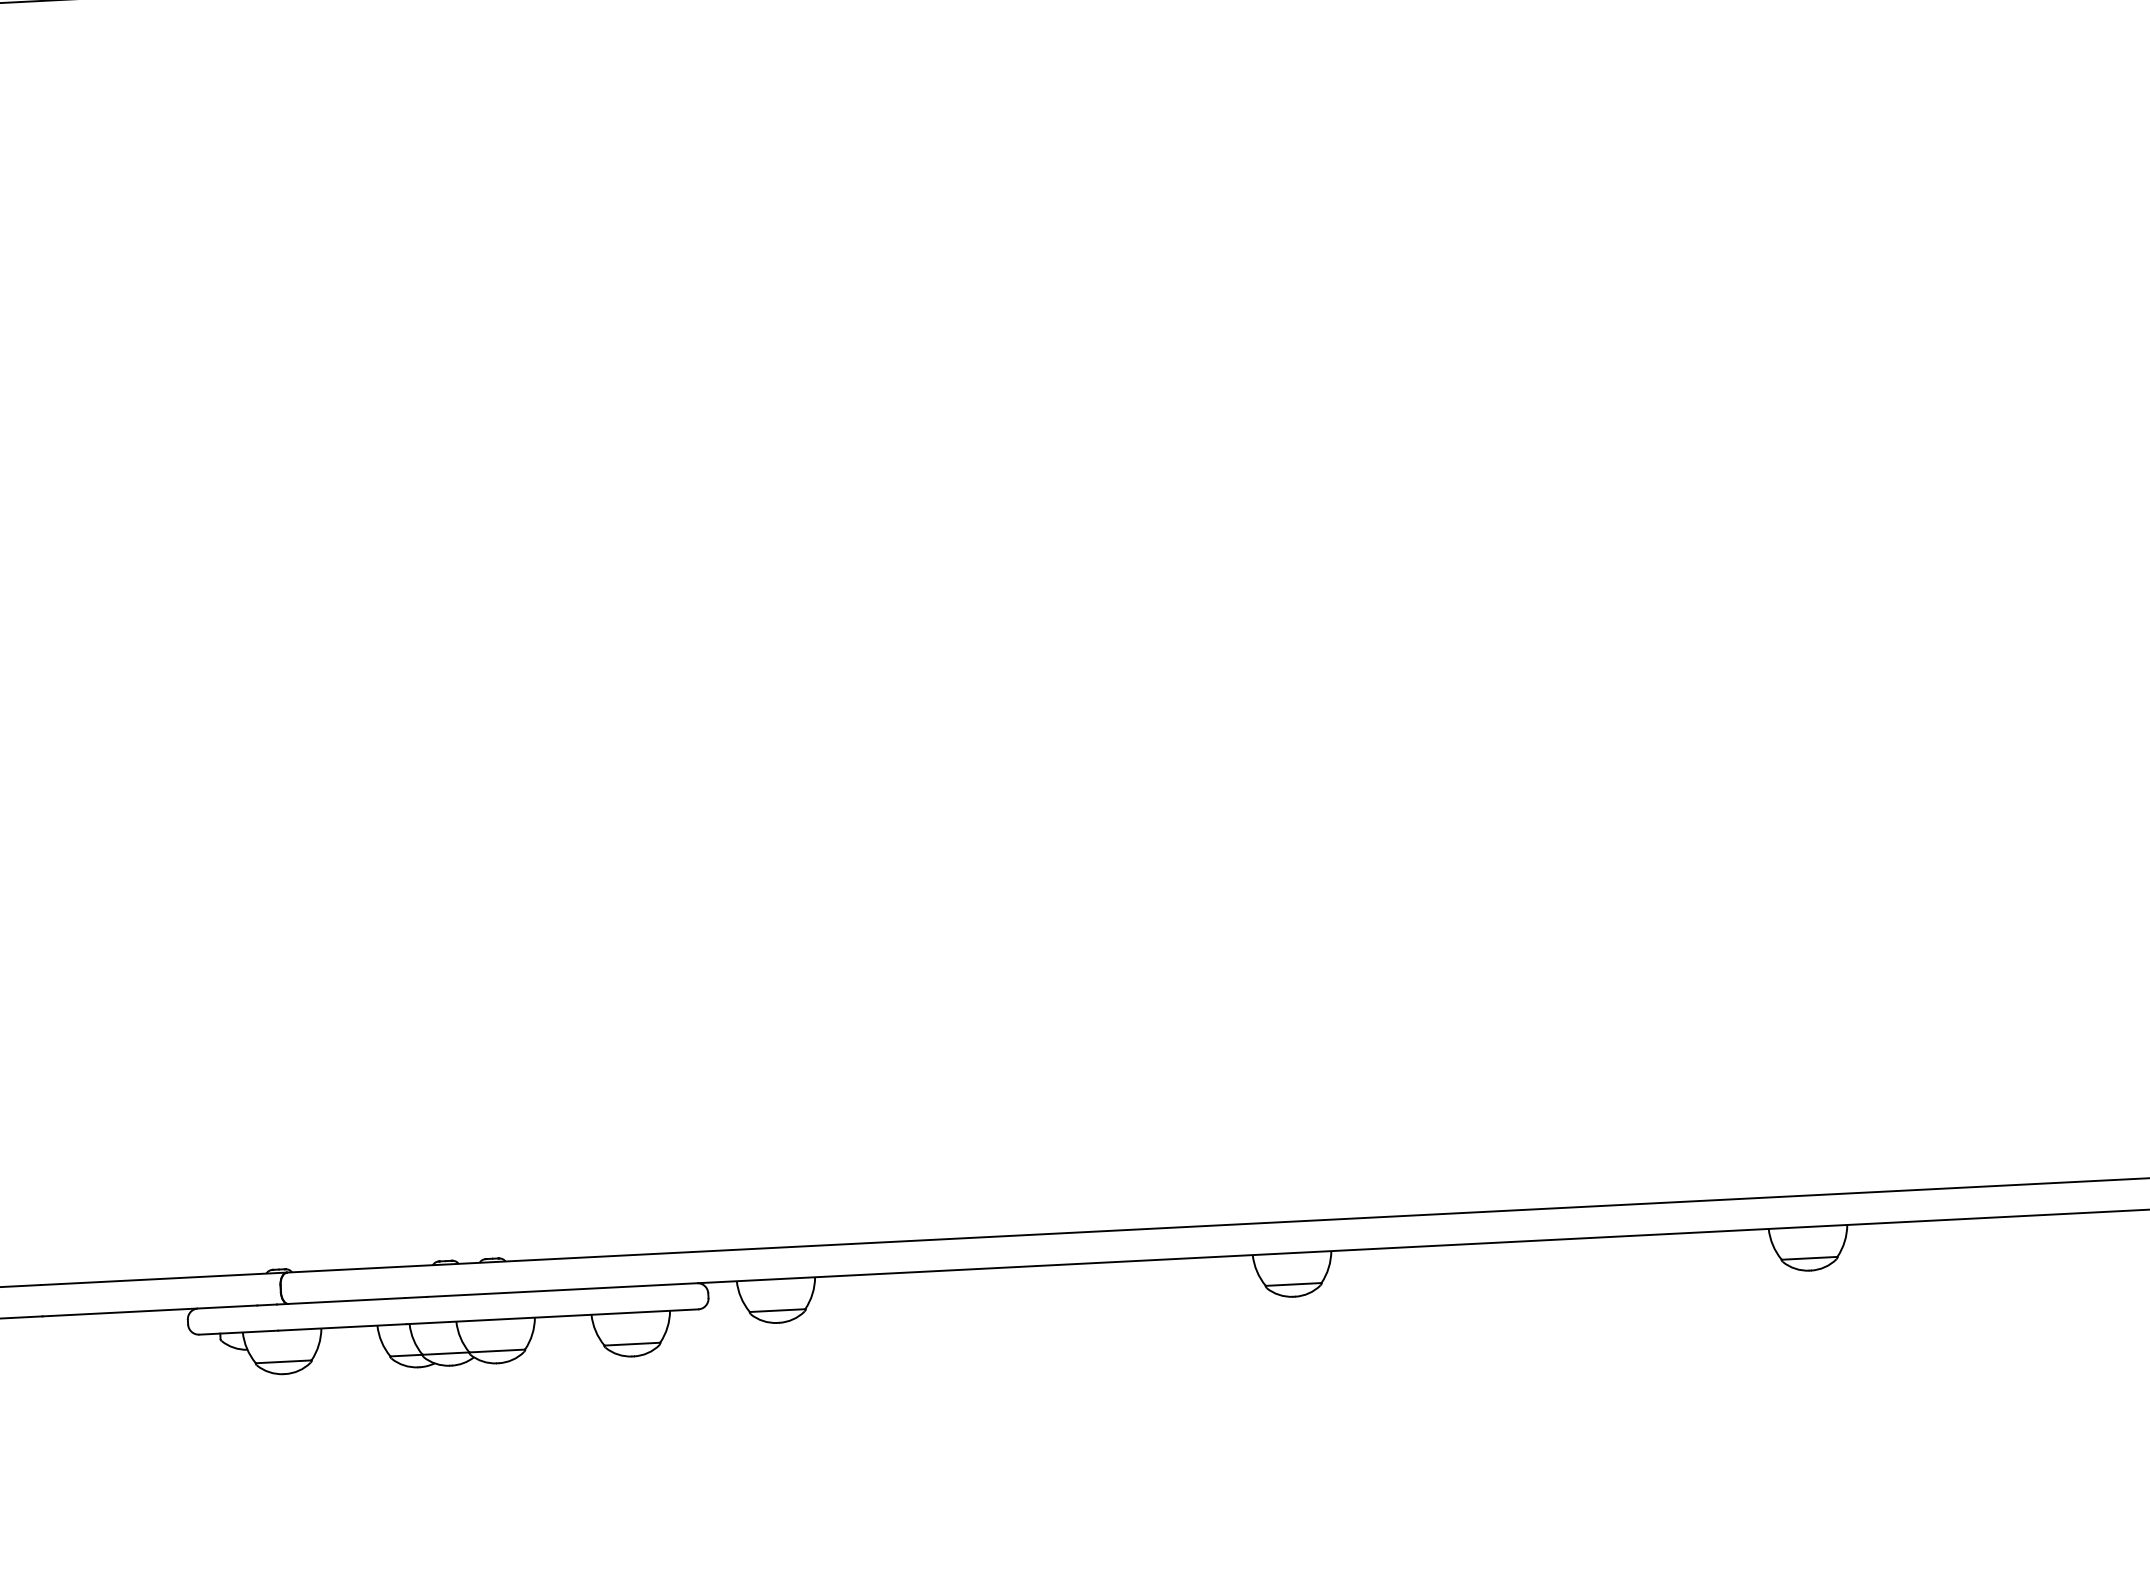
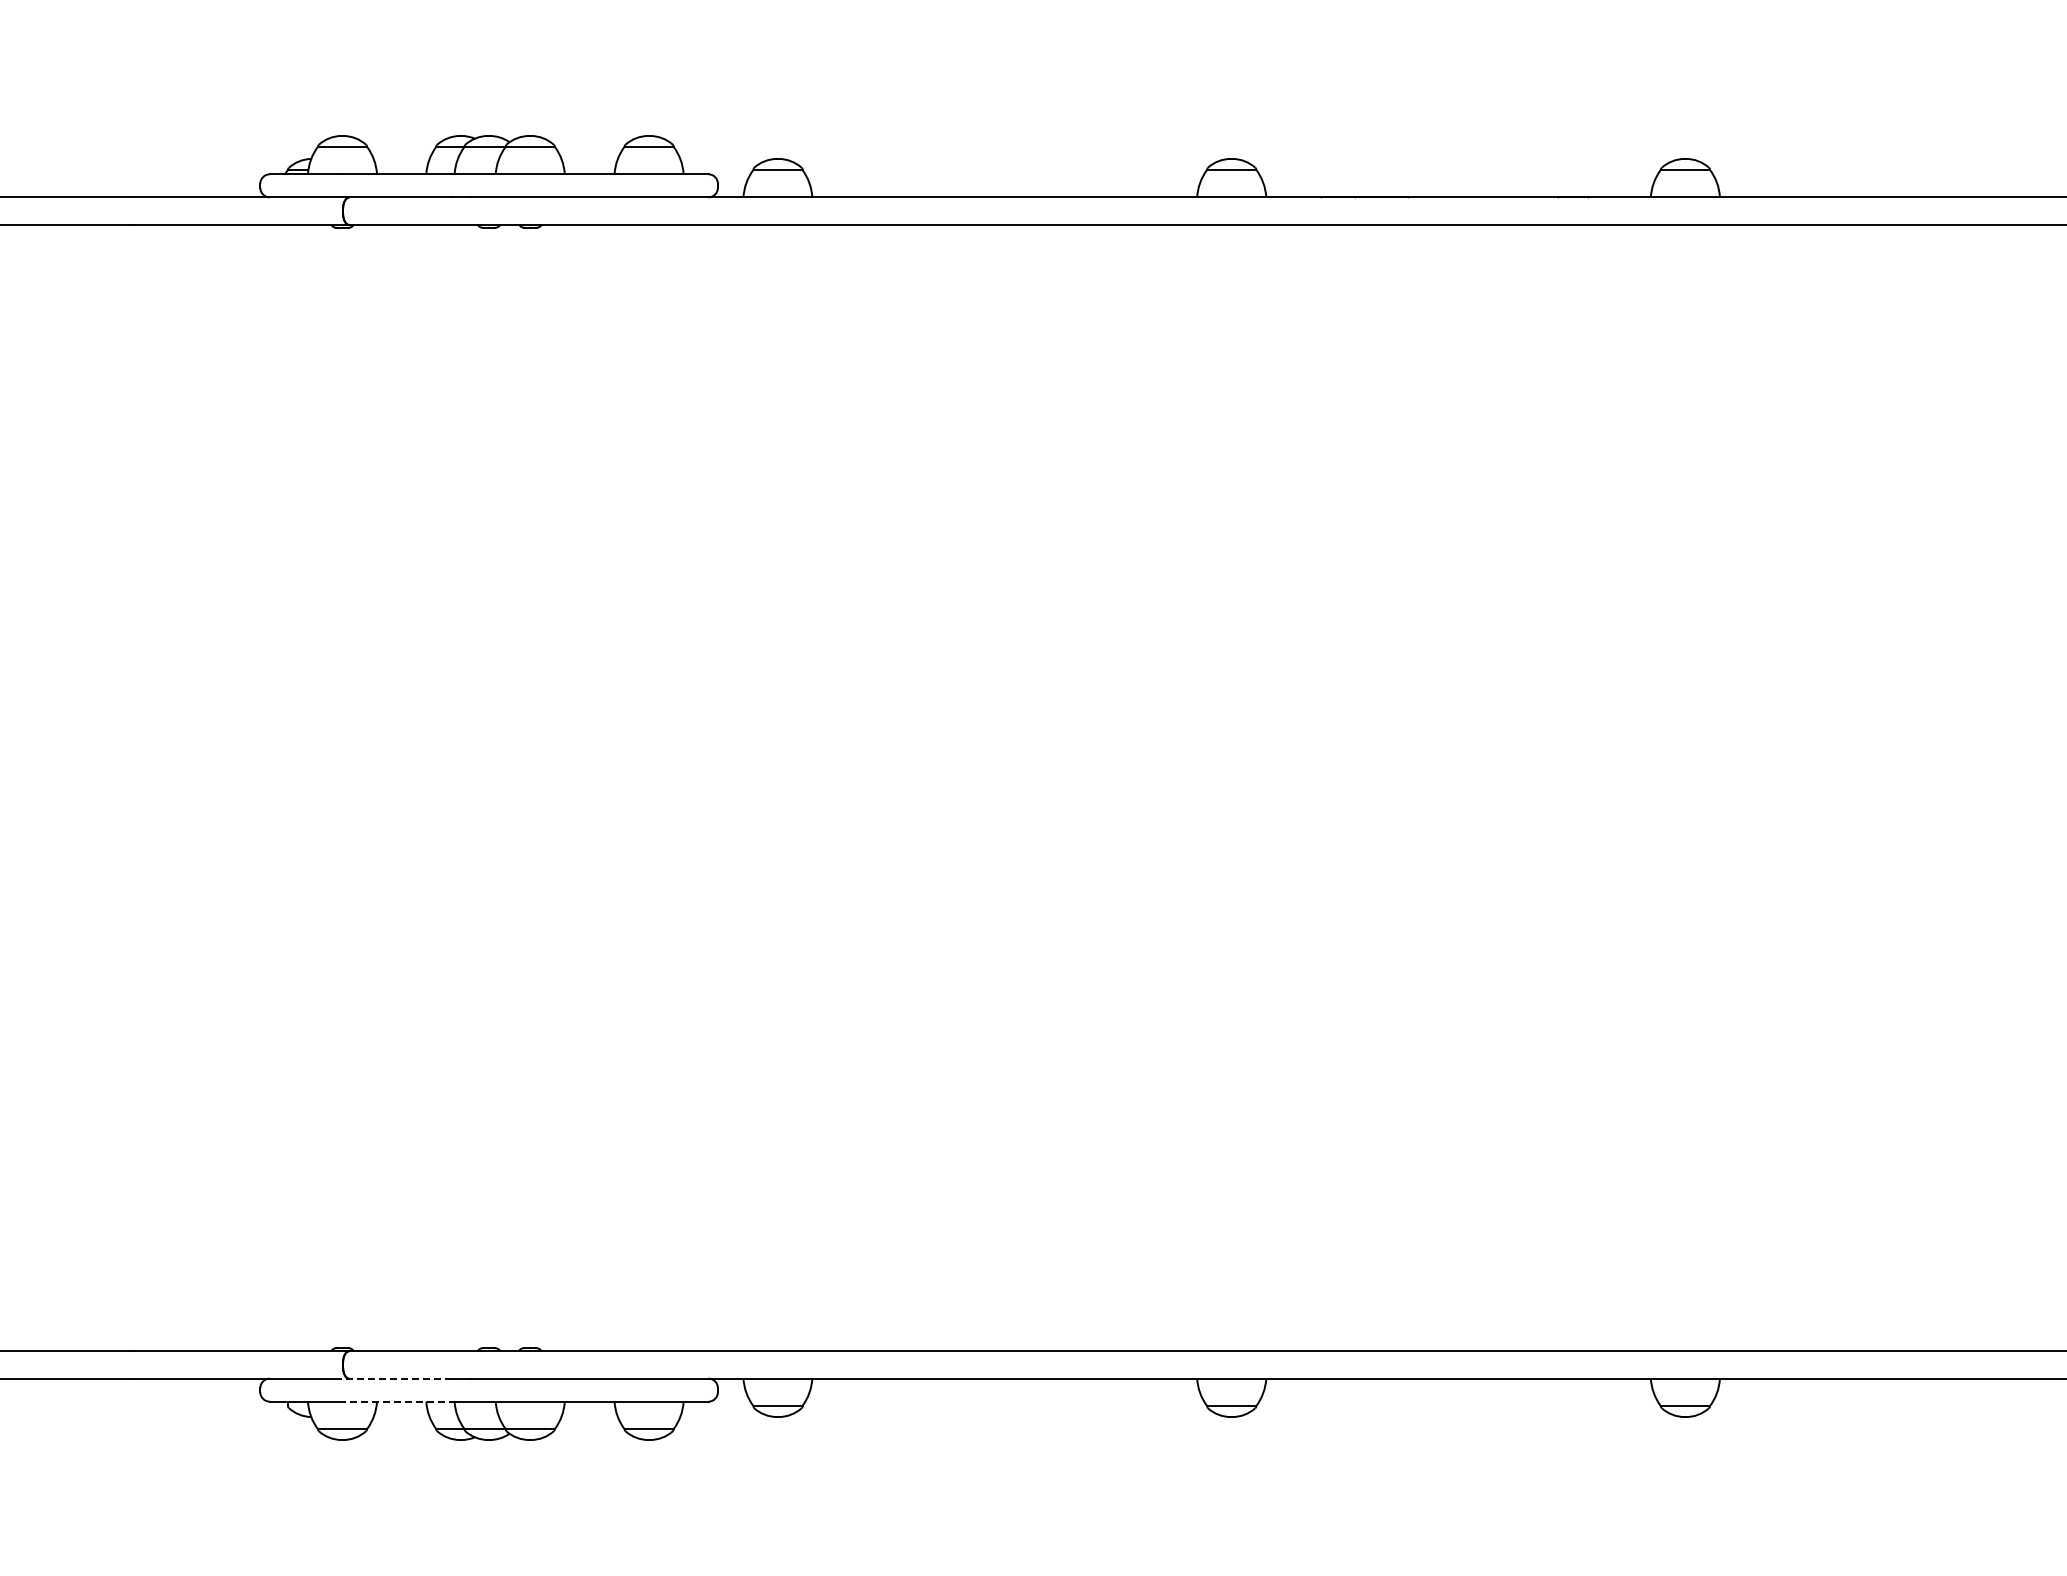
line: (341, 1301) -> (395, 1378), solid -> dashed
line: (343, 1327) -> (396, 1401), solid -> dashed

